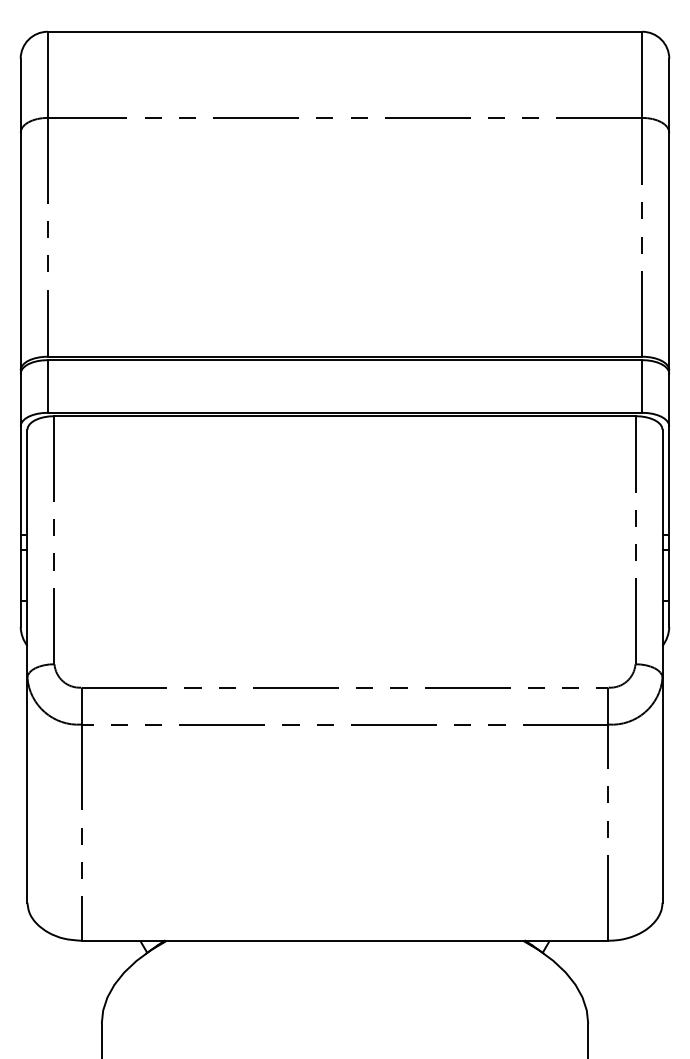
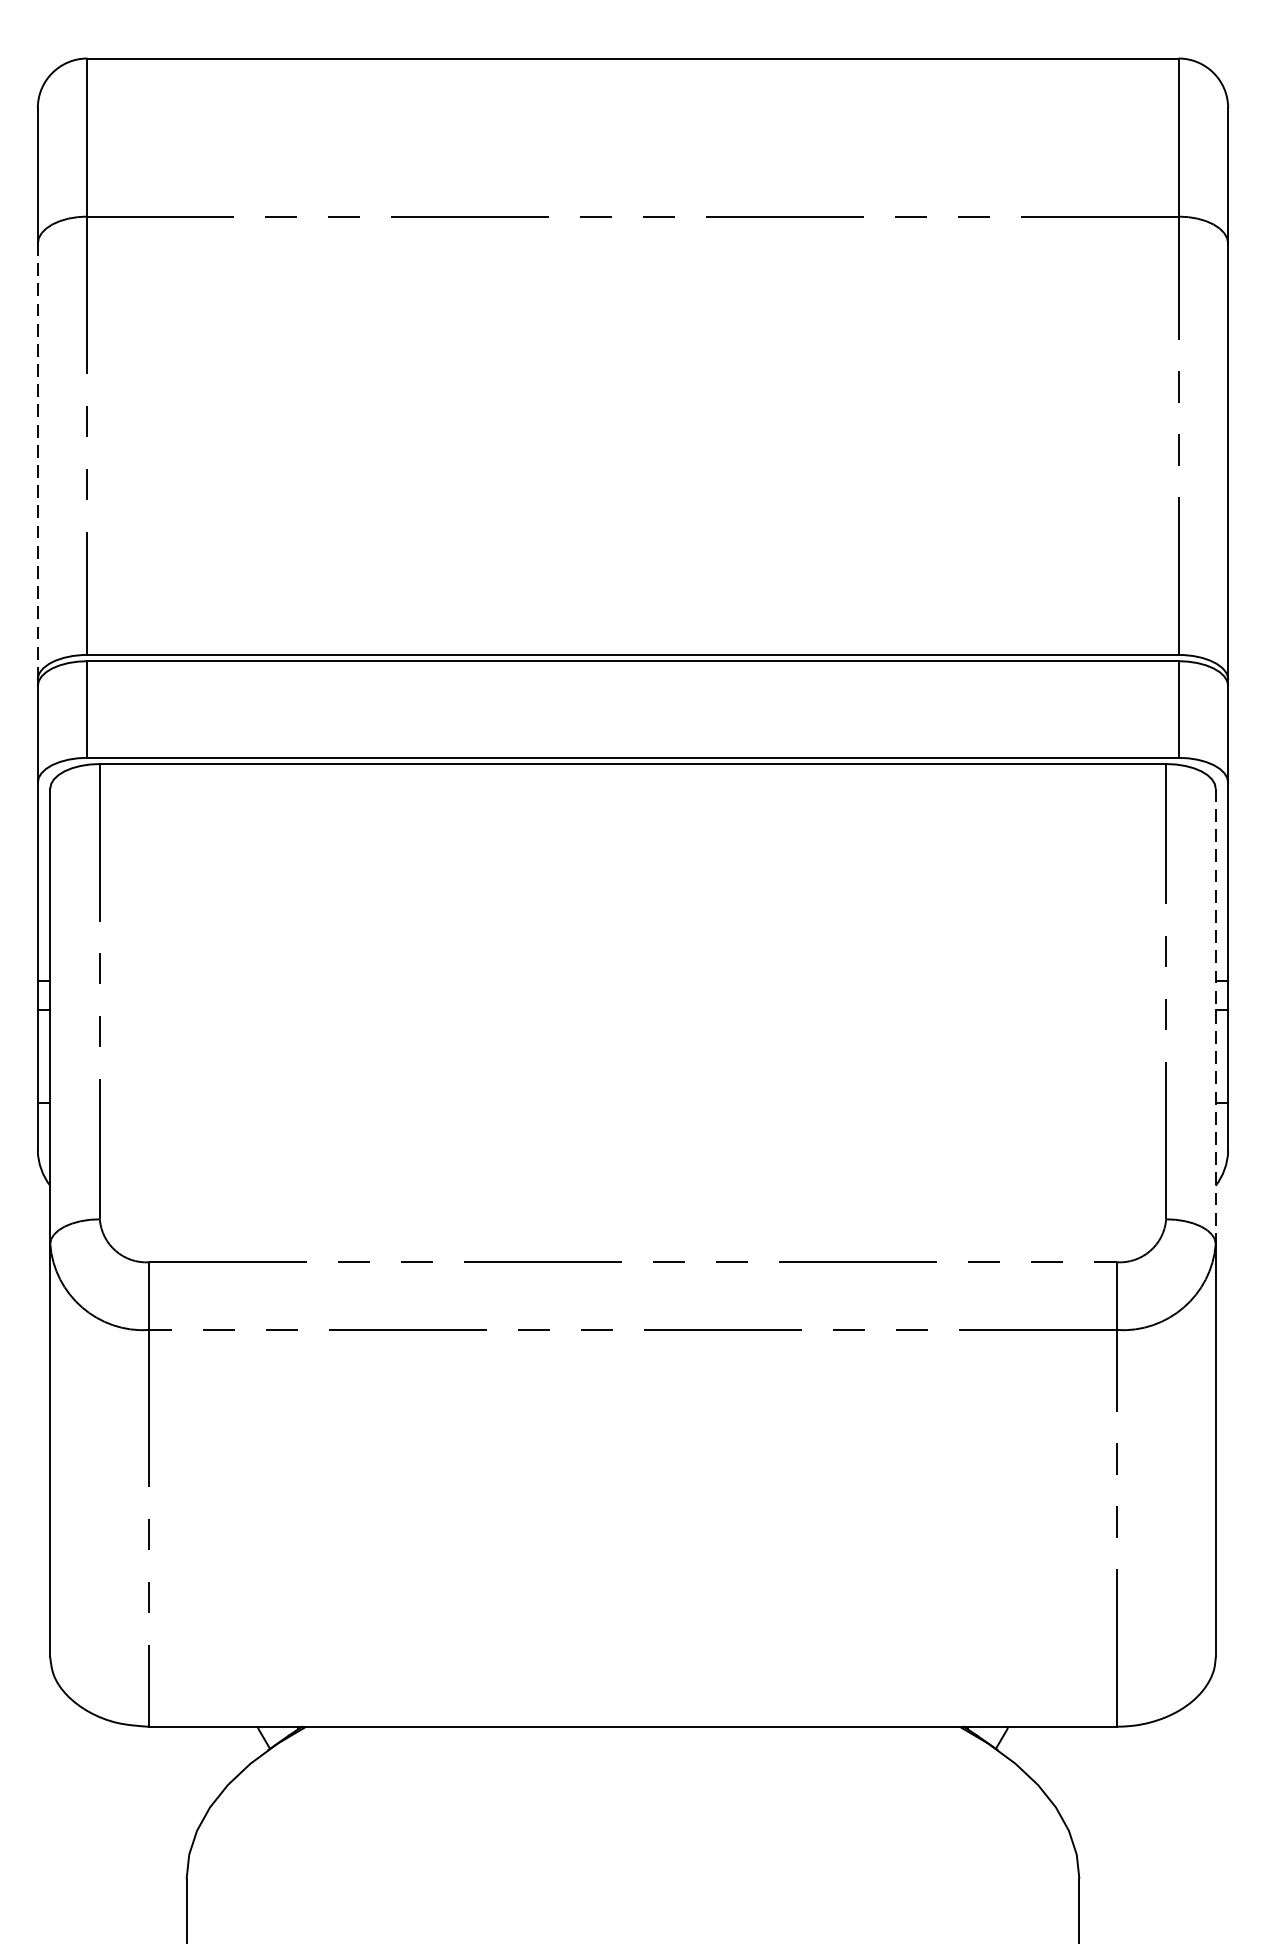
line: (20, 251) -> (37, 461), solid -> dashed
line: (662, 554) -> (1215, 1017), solid -> dashed

